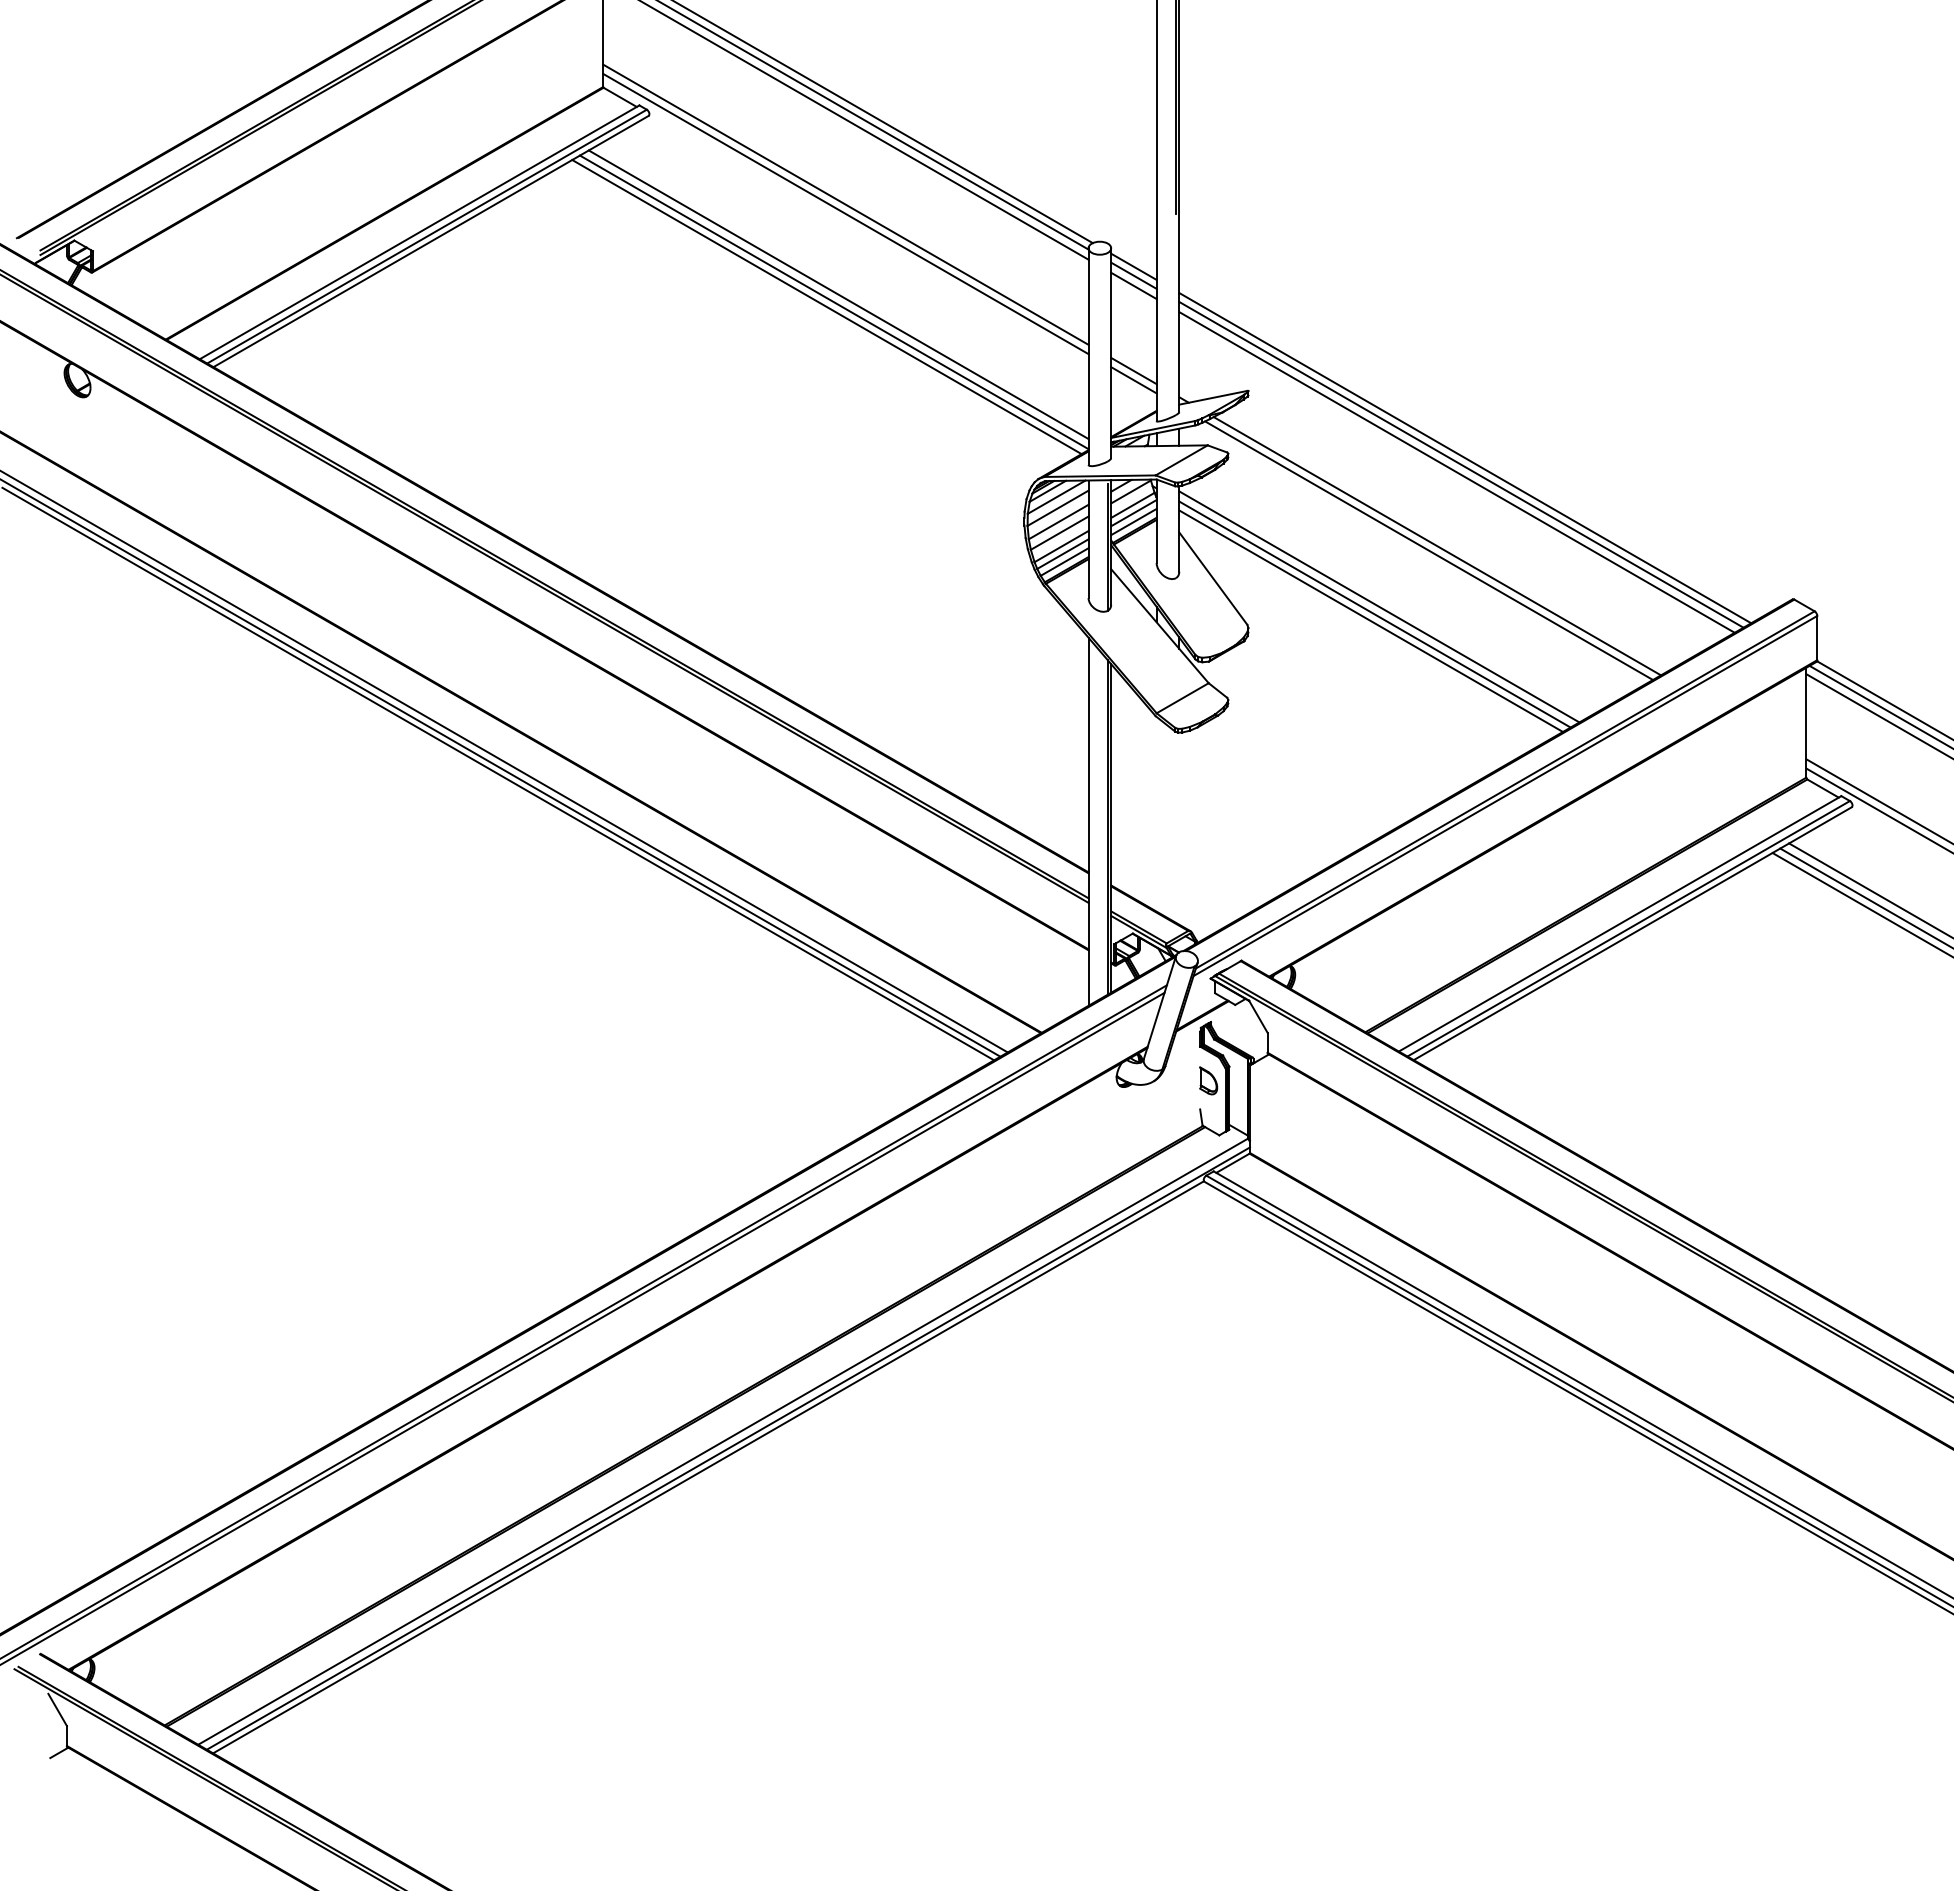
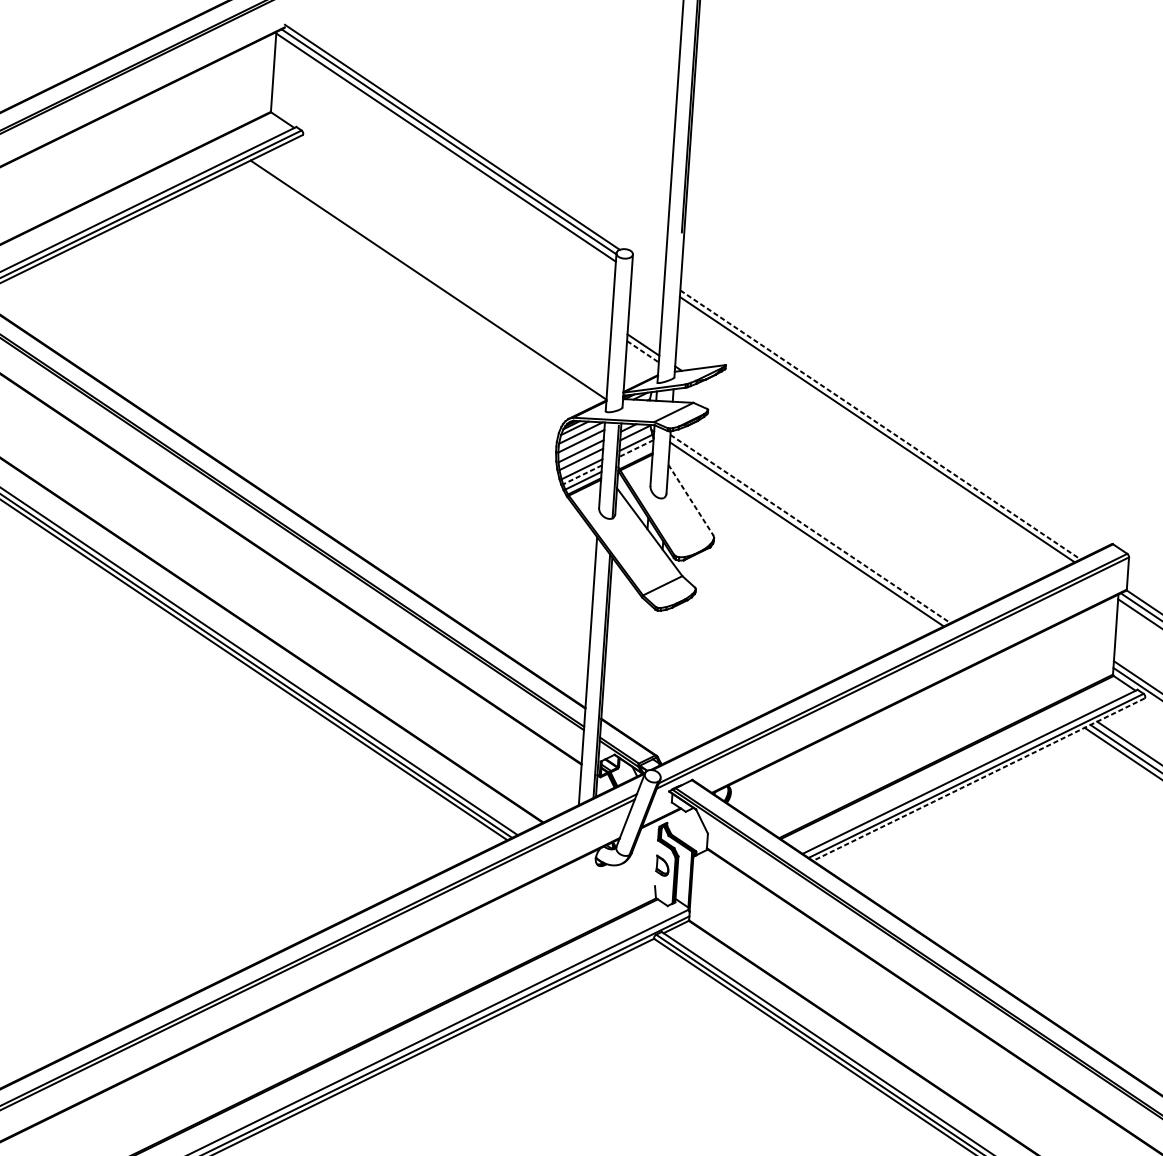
line: (845, 204) -> (441, 209), removed
line: (845, 213) -> (441, 215), removed
line: (1133, 266) -> (648, 268), removed
line: (1133, 275) -> (647, 275), removed
line: (1133, 285) -> (647, 282), removed
line: (838, 294) -> (432, 274), removed
line: (826, 306) -> (422, 282), removed
line: (1134, 380) -> (643, 351), solid -> dashed
line: (1465, 458) -> (880, 425), solid -> dashed
line: (1456, 472) -> (873, 434), removed
line: (1133, 513) -> (636, 448), solid -> dashed
line: (1133, 521) -> (635, 454), removed
line: (1437, 546) -> (855, 487), removed
line: (1428, 550) -> (849, 490), removed
line: (1062, 554) -> (582, 475), solid -> dashed
line: (1213, 579) -> (691, 500), solid -> dashed
line: (1379, 607) -> (810, 529), solid -> dashed
line: (1370, 620) -> (803, 538), removed
line: (1632, 933) -> (978, 779), solid -> dashed

